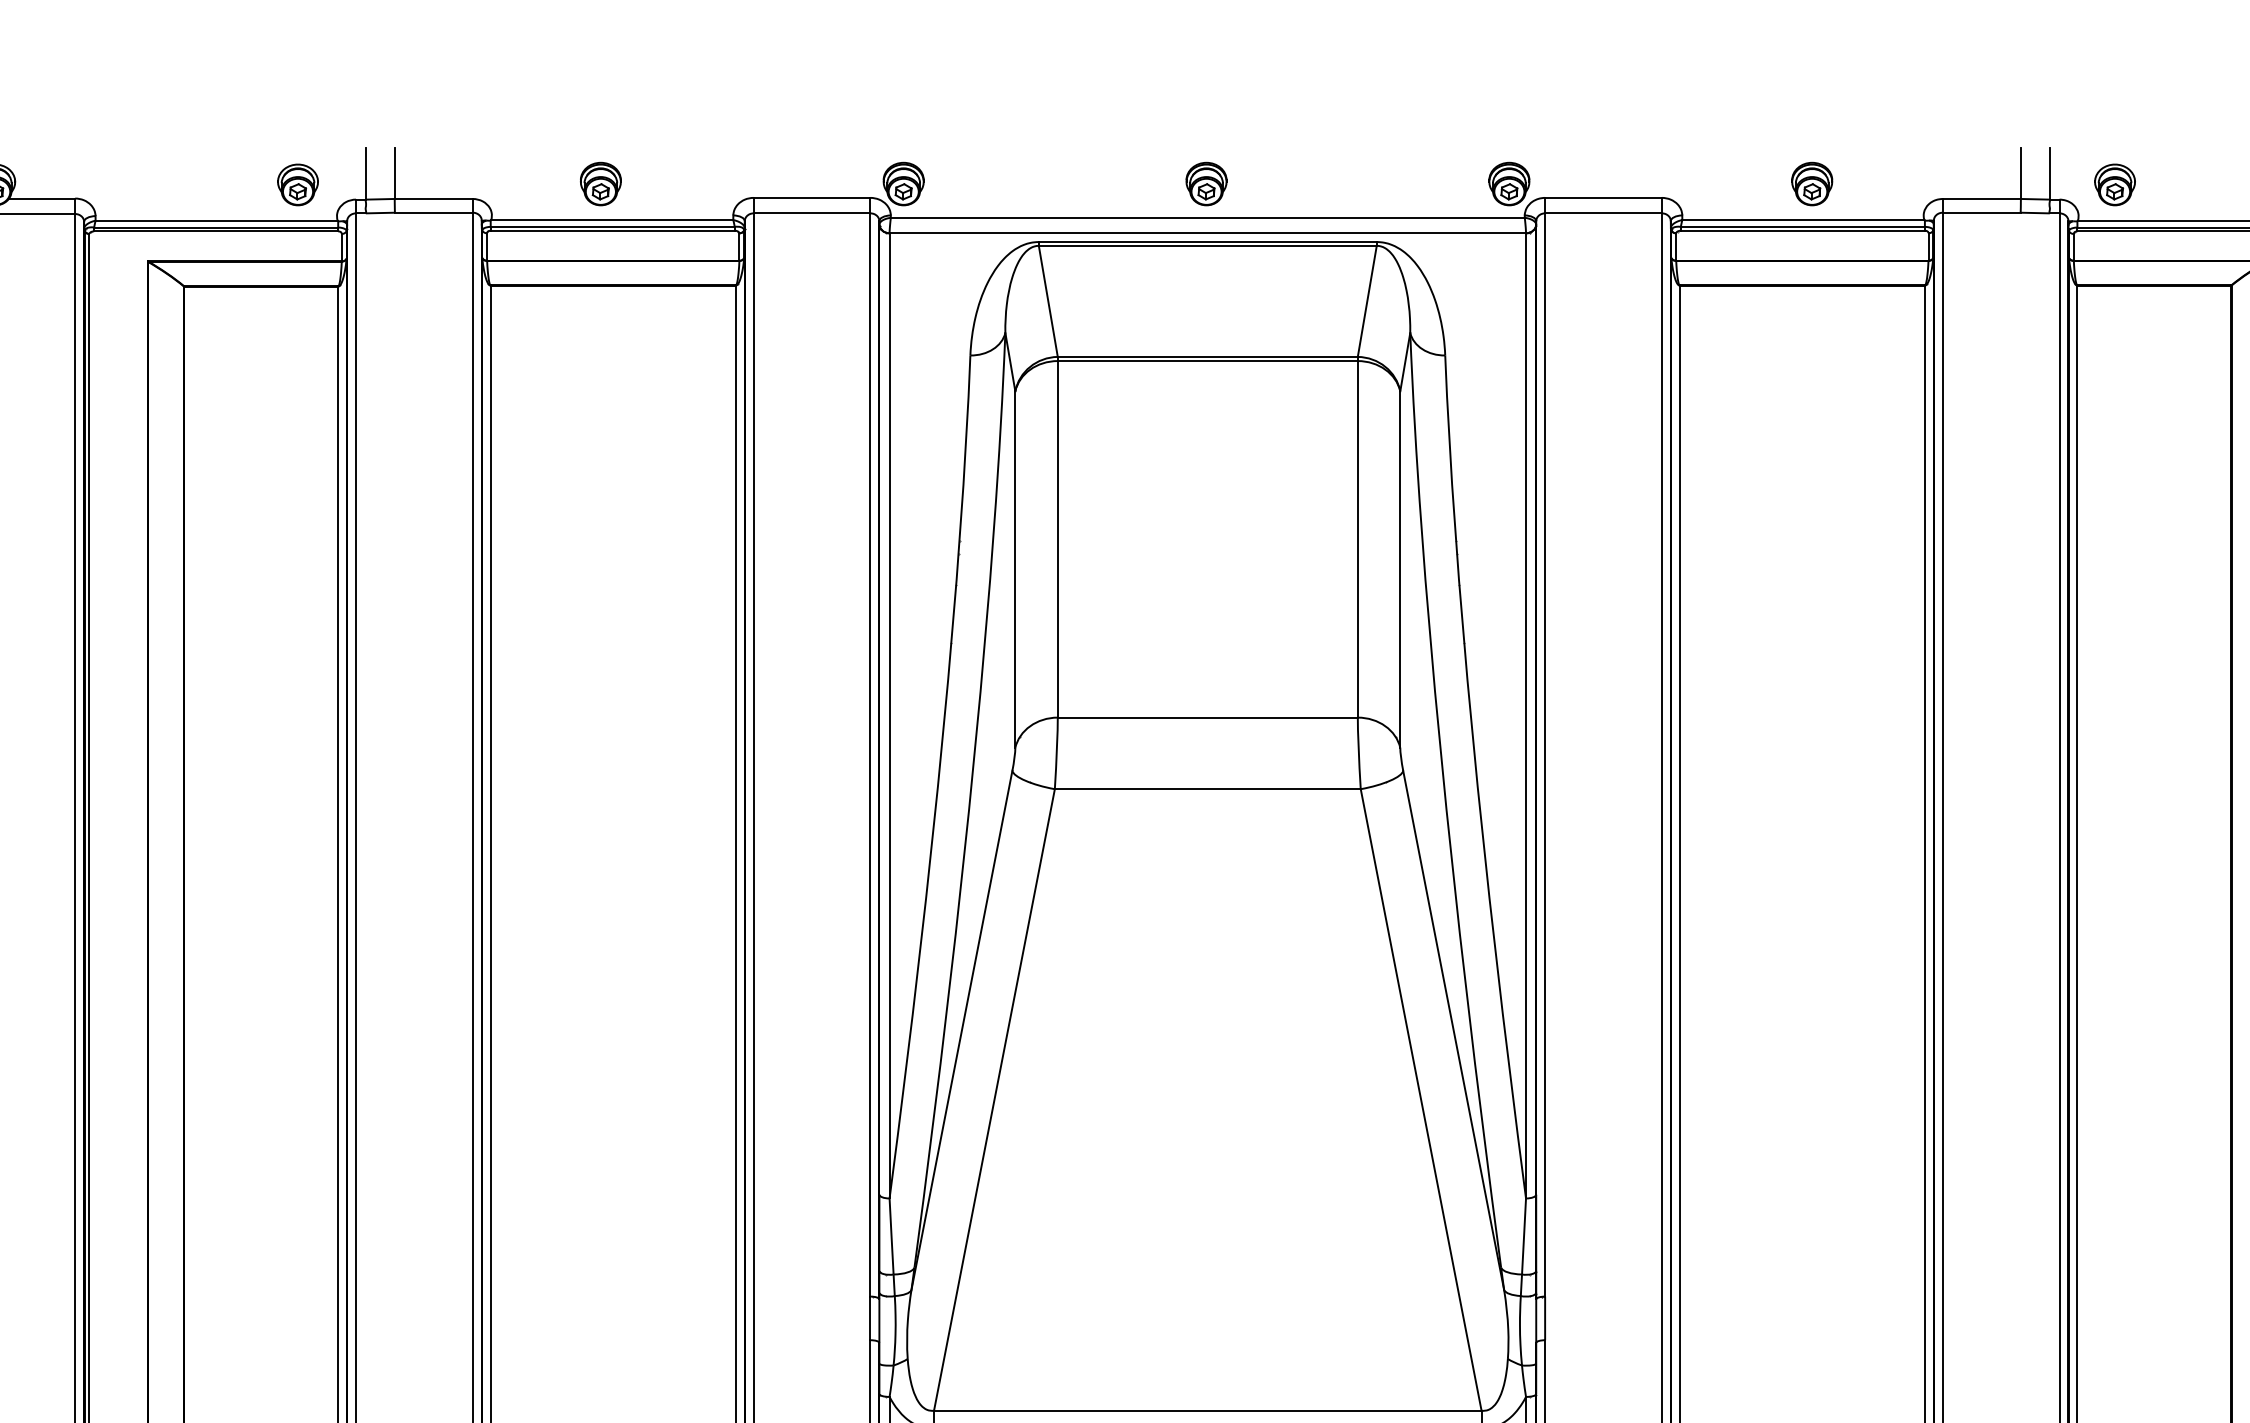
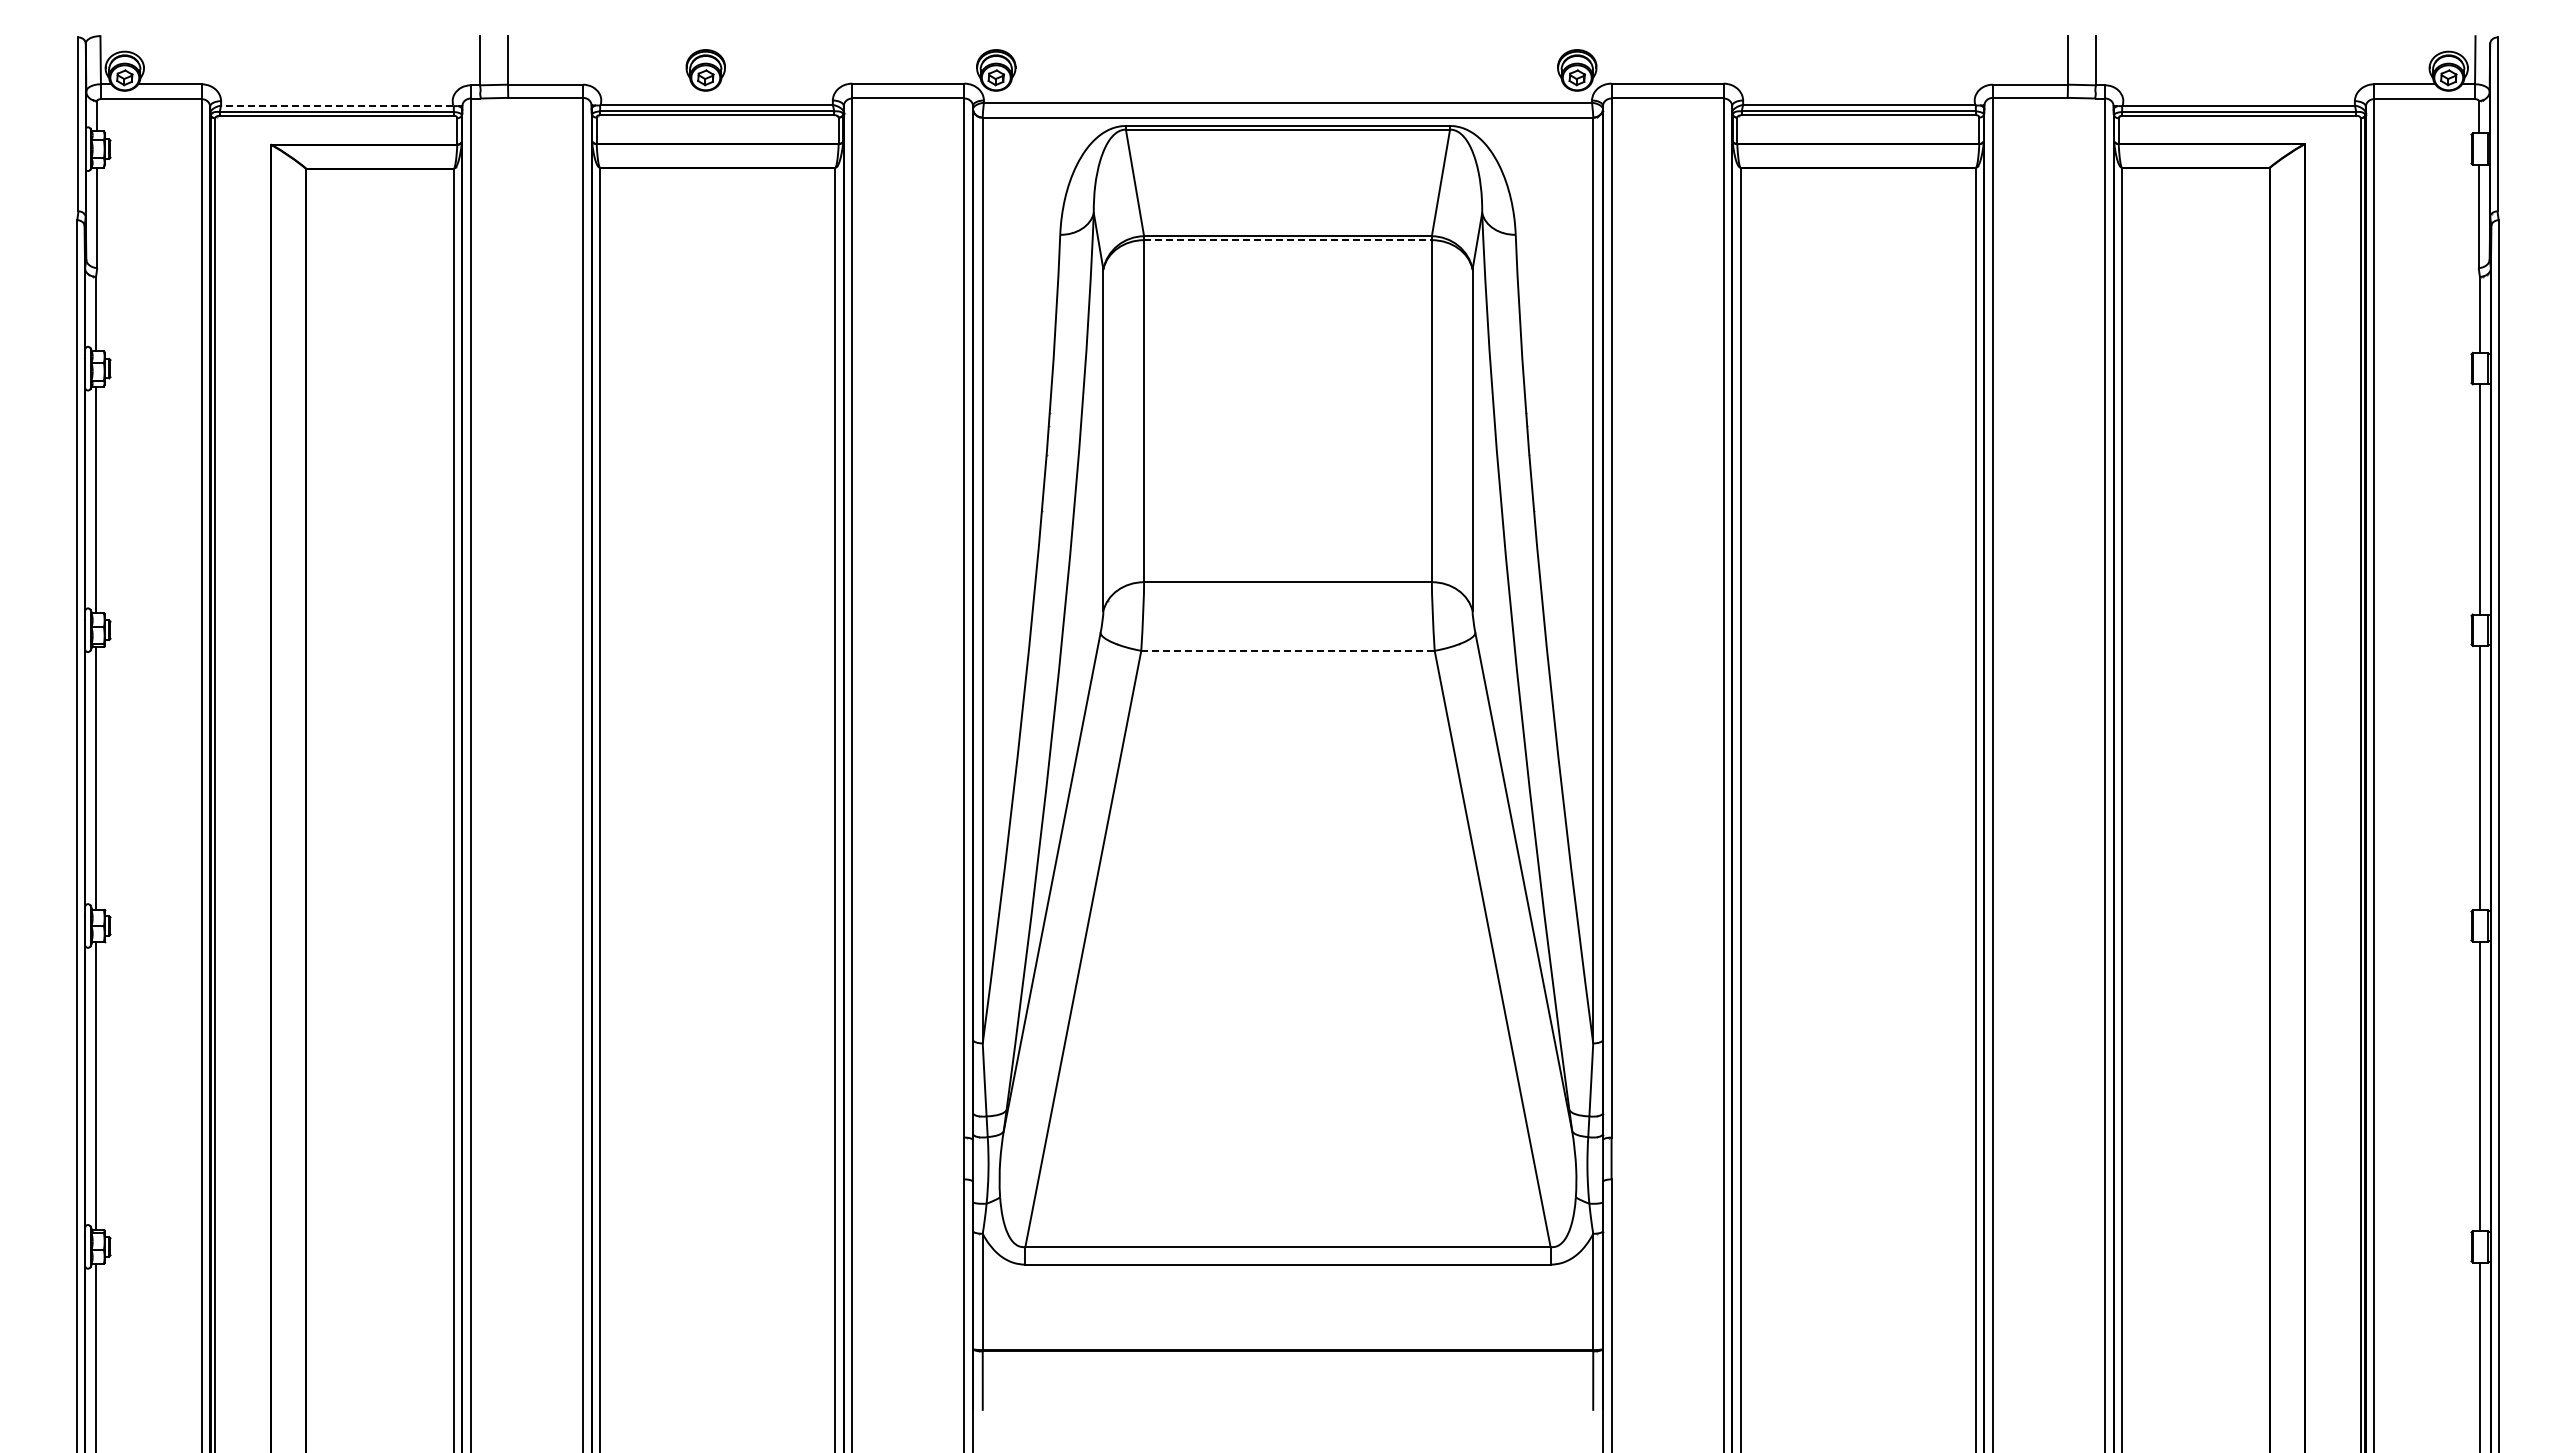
part: (298, 184) -> (415, 70), removed
part: (1206, 184) -> (1286, 70), removed
part: (1811, 184) -> (1867, 70), removed
part: (2115, 184) -> (2158, 70), removed
line: (215, 220) -> (336, 105), solid -> dashed
line: (1207, 361) -> (1287, 240), solid -> dashed
line: (1208, 788) -> (1288, 650), solid -> dashed

